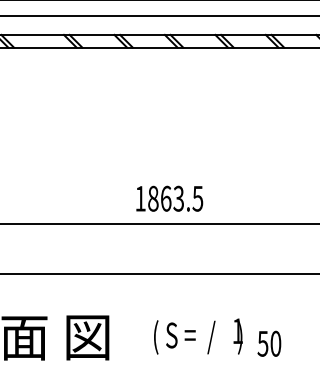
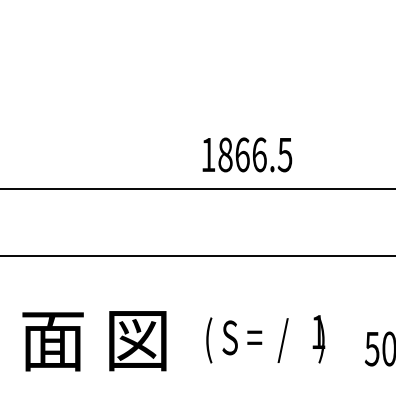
text: (178, 198) -> (259, 154), 1863.5 -> 1866.5
text: (198, 336) -> (265, 339), moved

